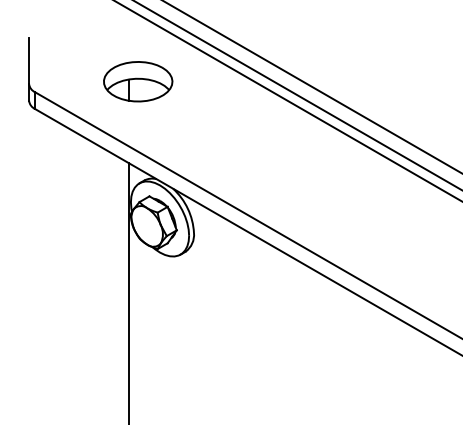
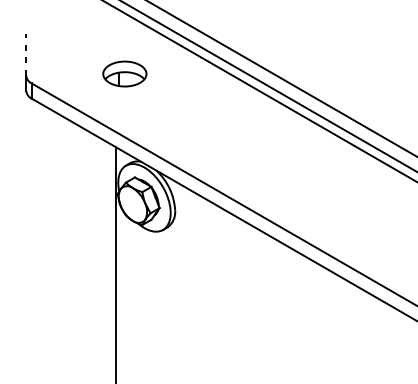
line: (29, 60) -> (26, 54), solid -> dashed
part: (138, 81) -> (125, 73), size x0.7

